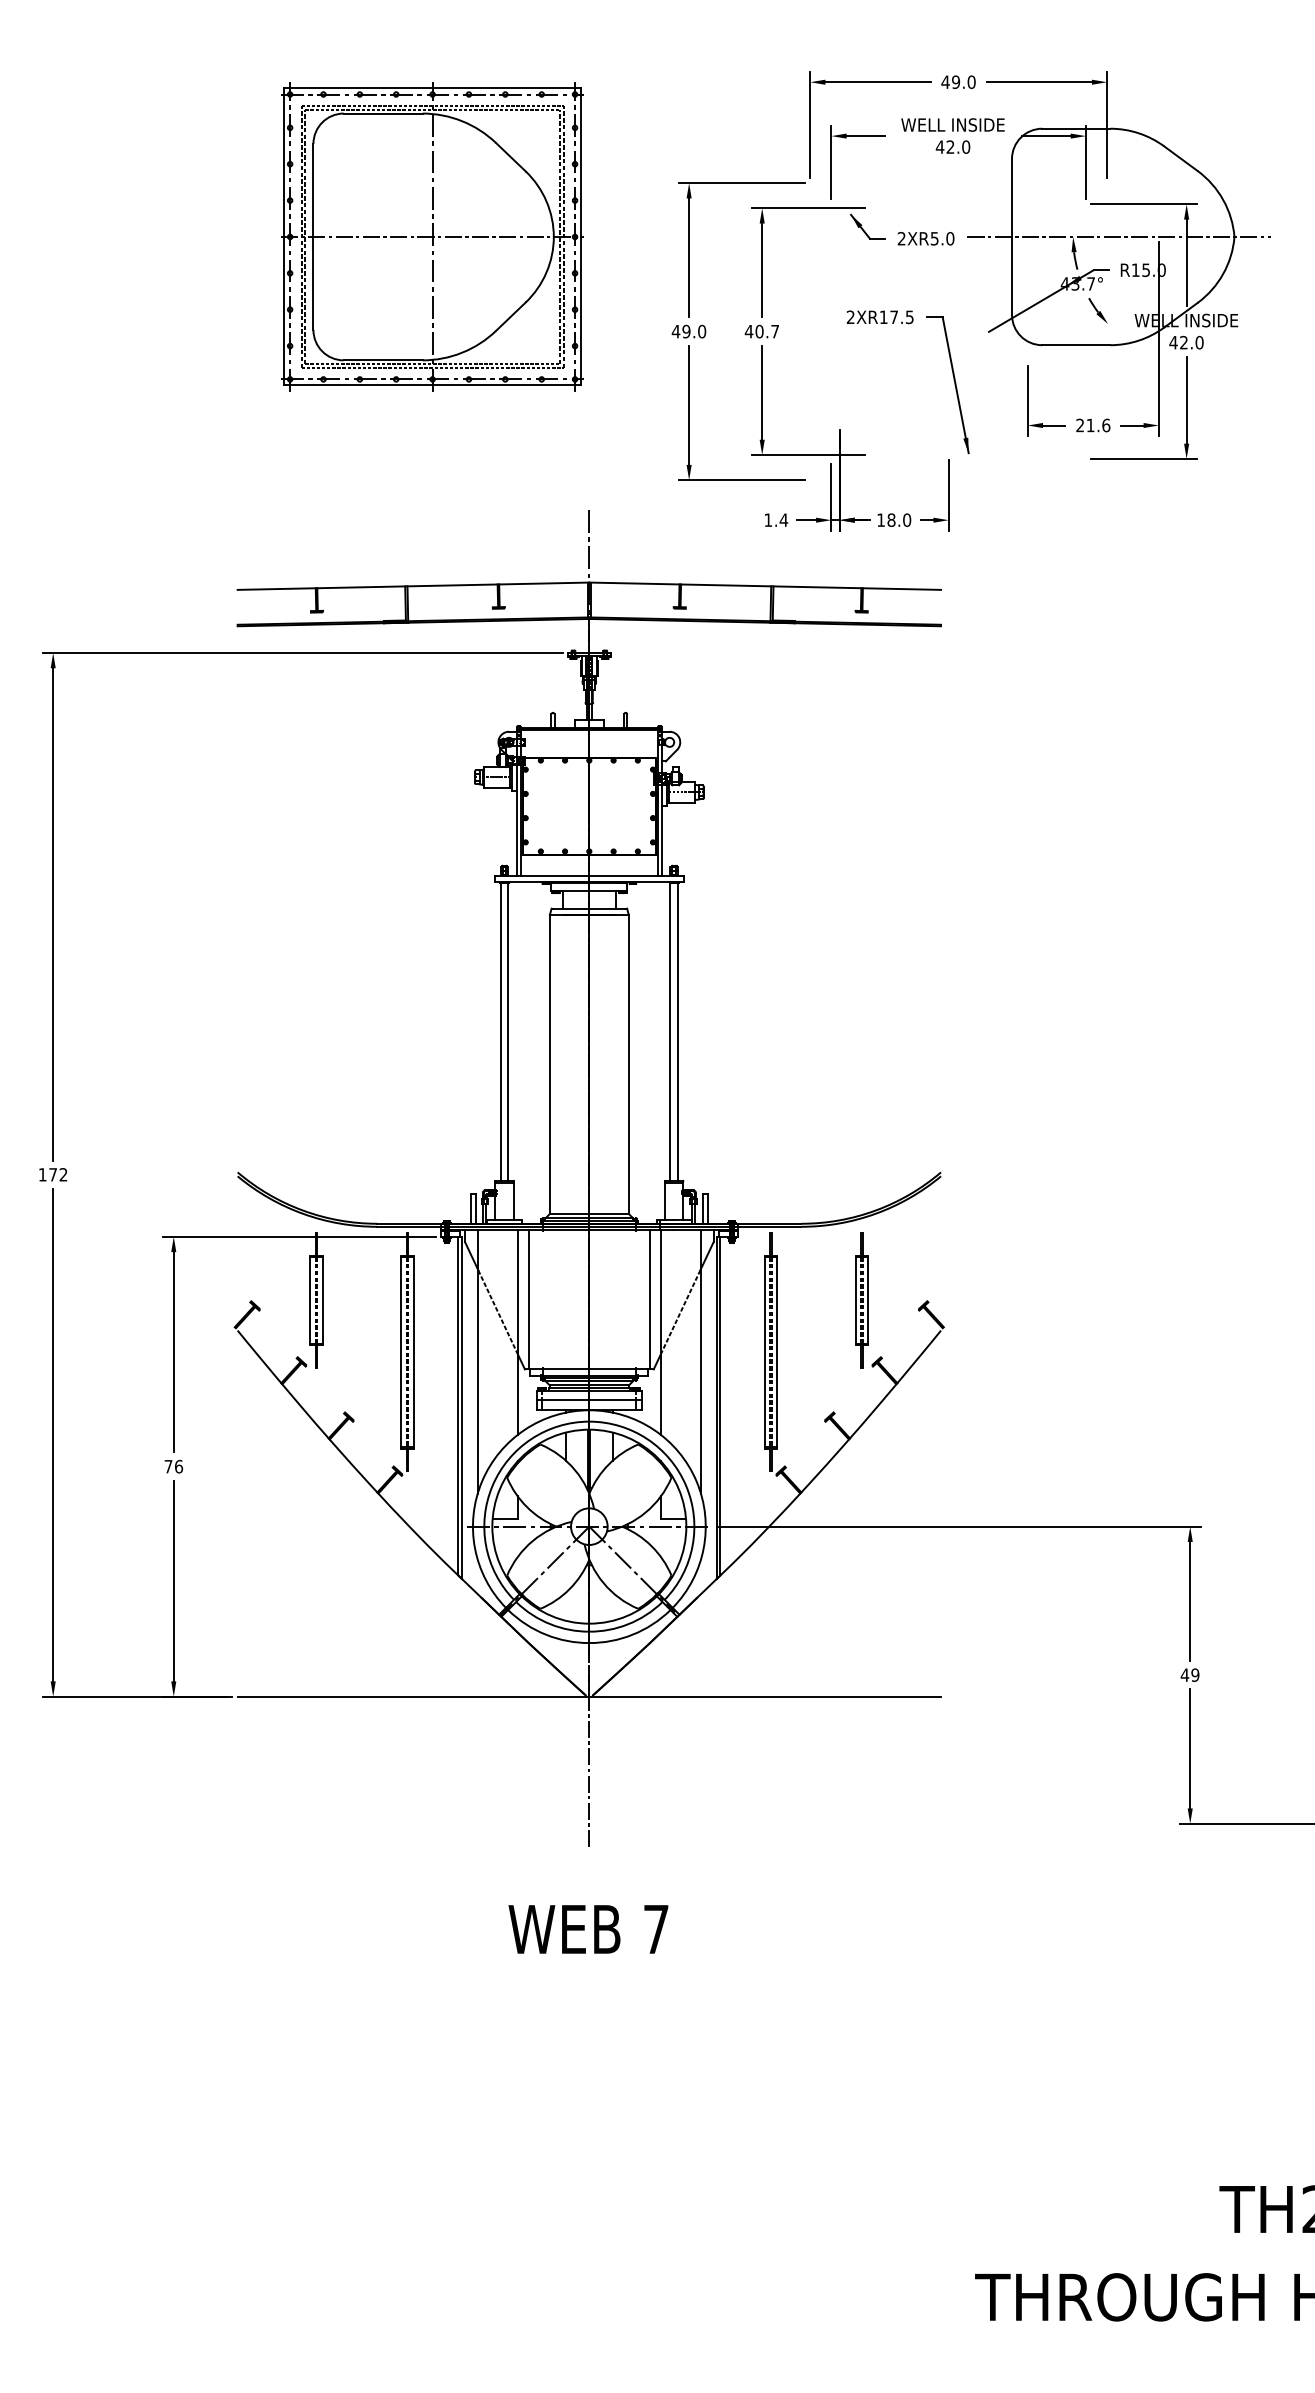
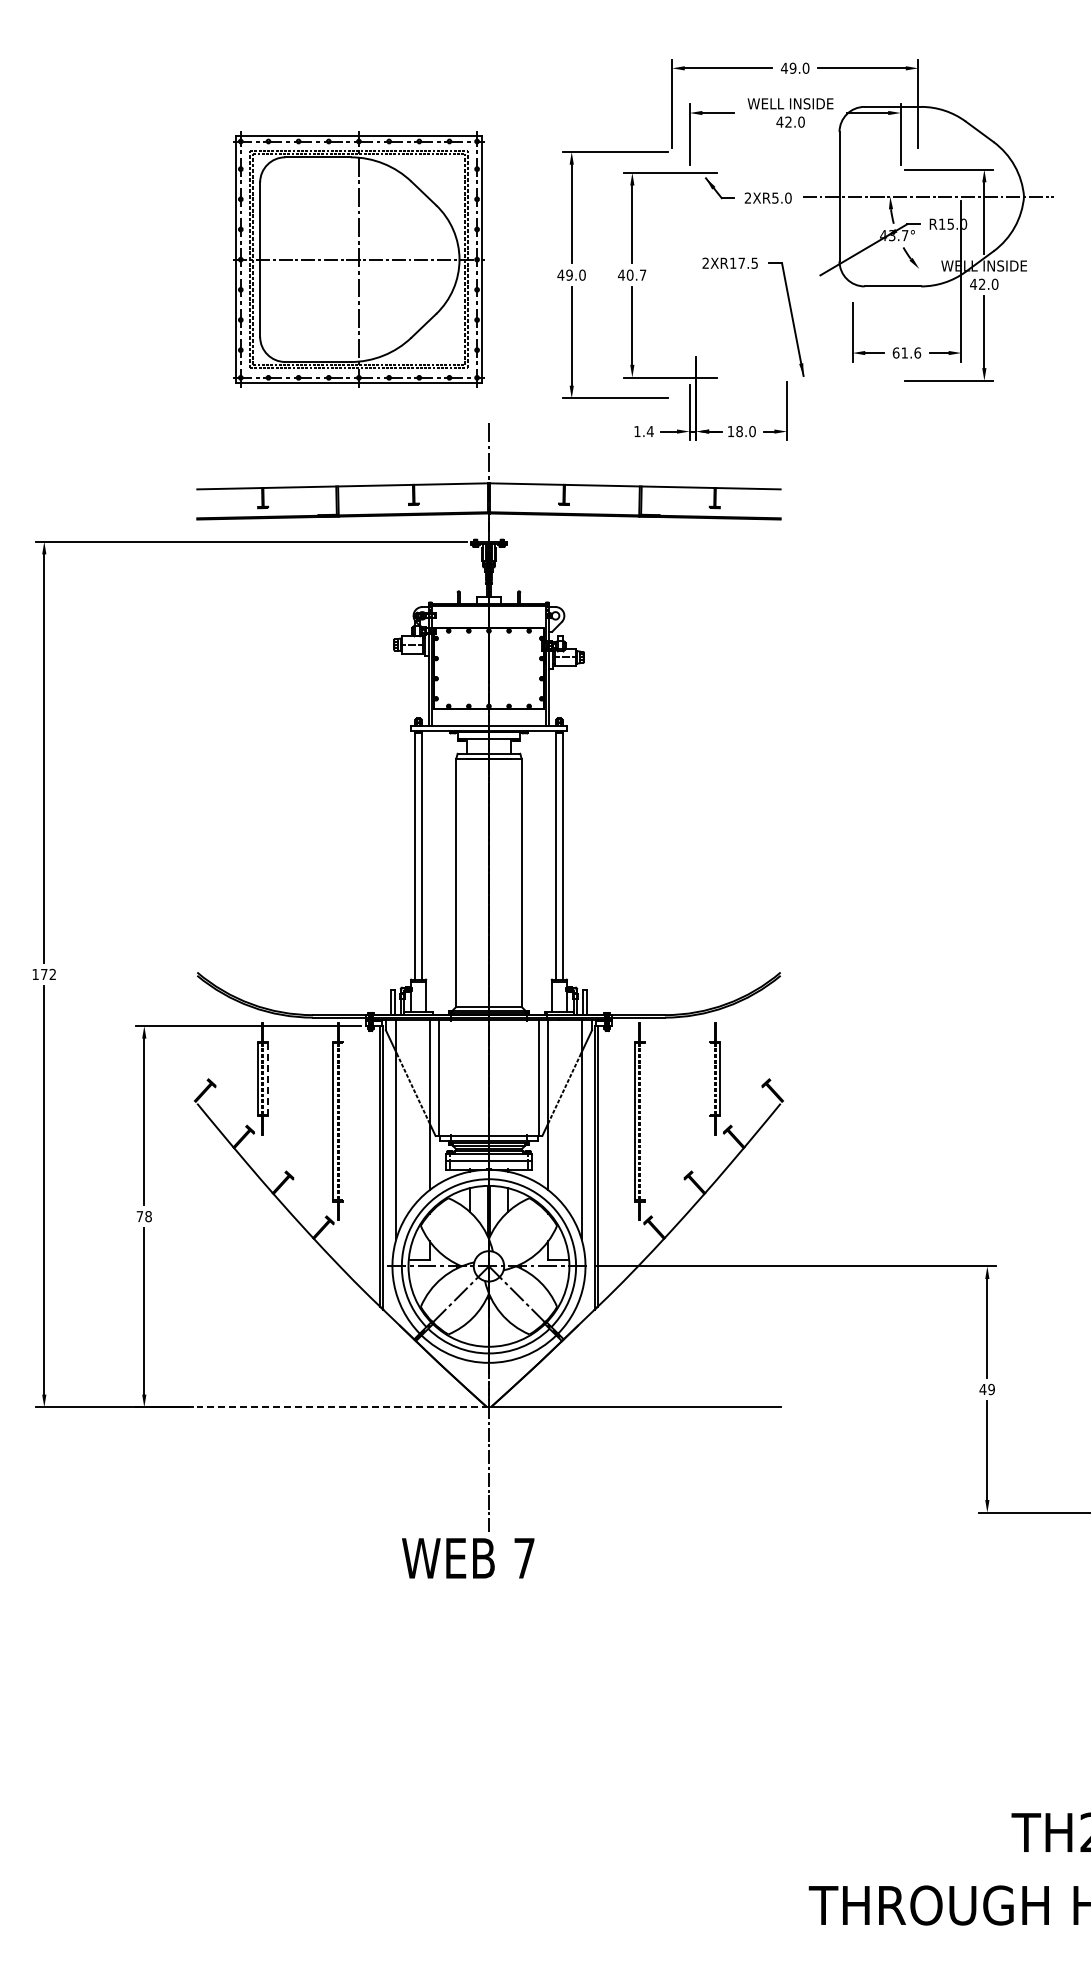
part: (432, 236) -> (358, 259), moved
text: (1079, 424) -> (895, 352), 21.6 -> 61.6
line: (322, 1300) -> (267, 1078), solid -> dashed
line: (856, 1300) -> (710, 1078), removed
line: (413, 1352) -> (343, 1121), removed
line: (776, 1352) -> (644, 1121), removed
text: (178, 1466) -> (148, 1216), 76 -> 78
line: (413, 1696) -> (343, 1407), solid -> dashed
text: (588, 1929) -> (468, 1558), moved

